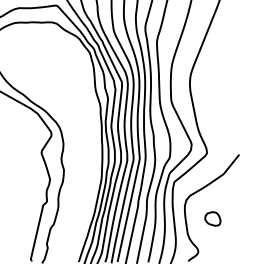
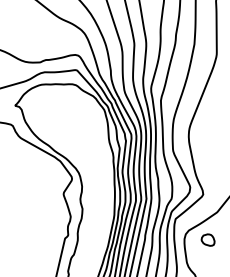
part: (212, 218) -> (207, 239), moved

